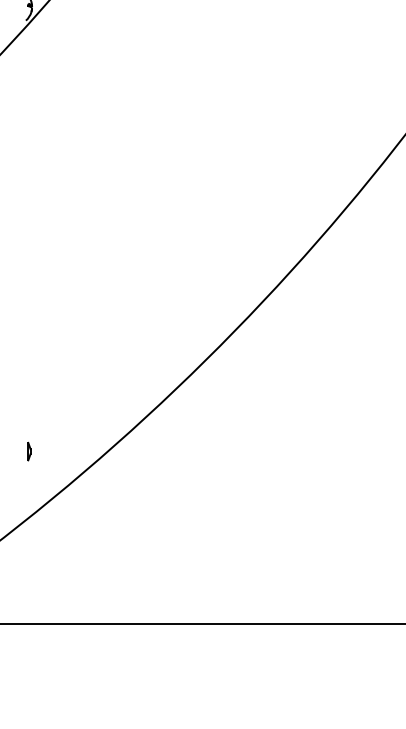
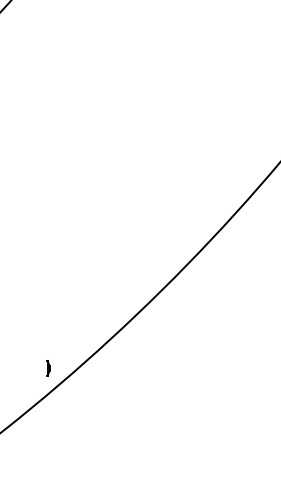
line: (28, 451) -> (47, 368), moved

